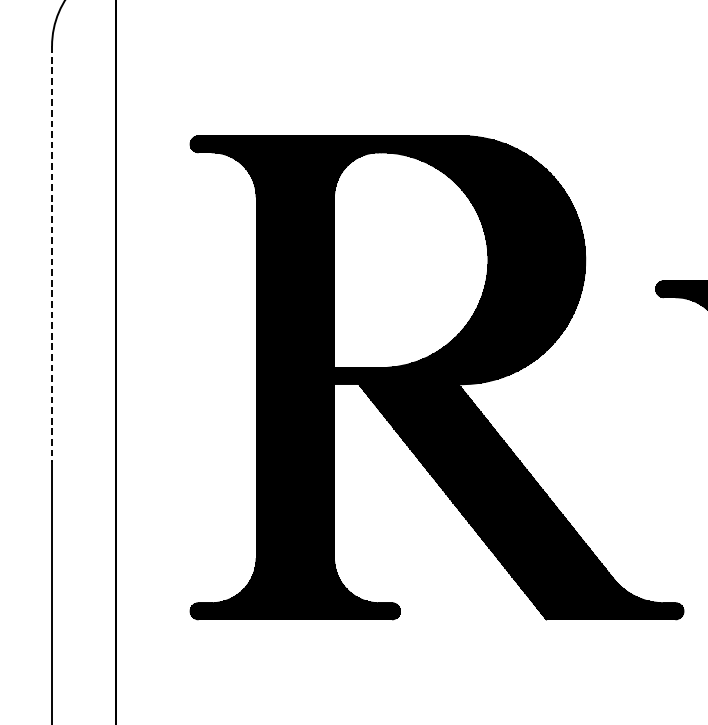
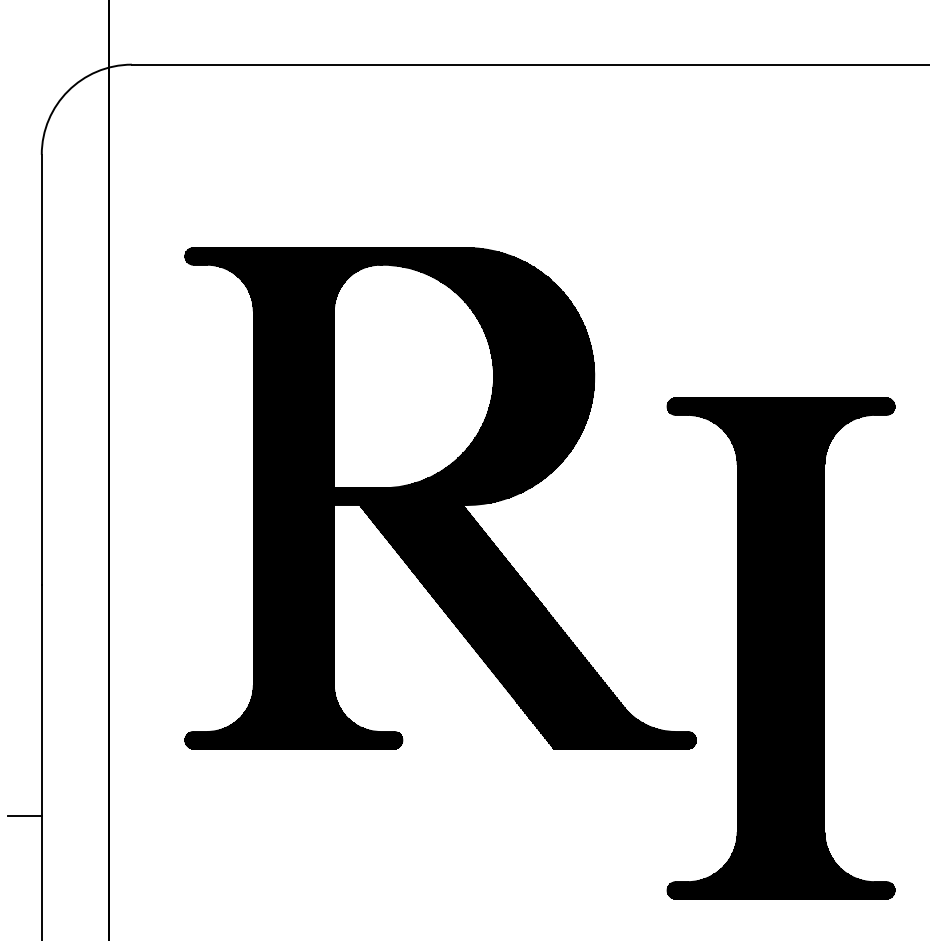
line: (51, 254) -> (41, 370), dashed -> solid
line: (35, 683) -> (24, 815), added

